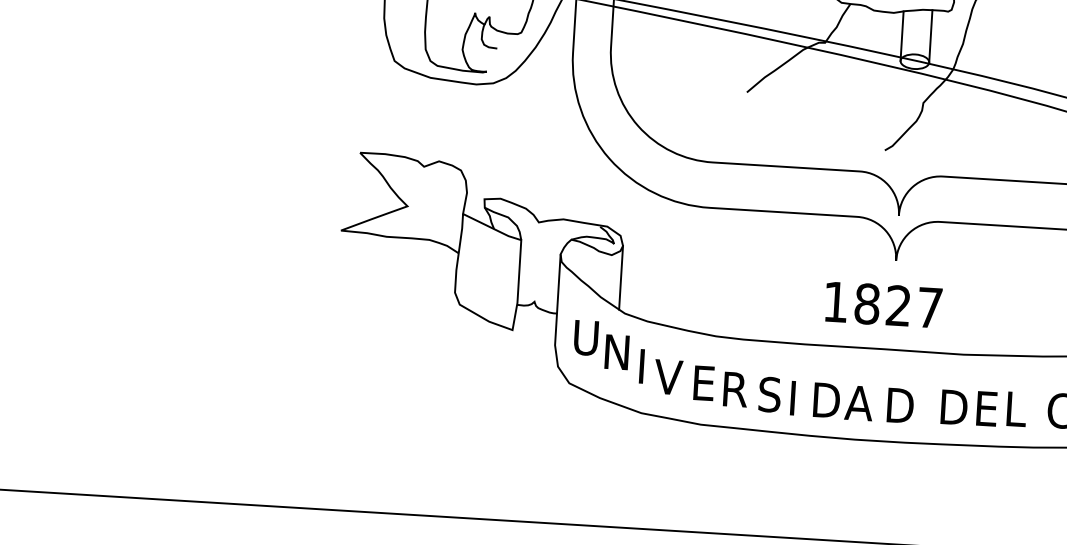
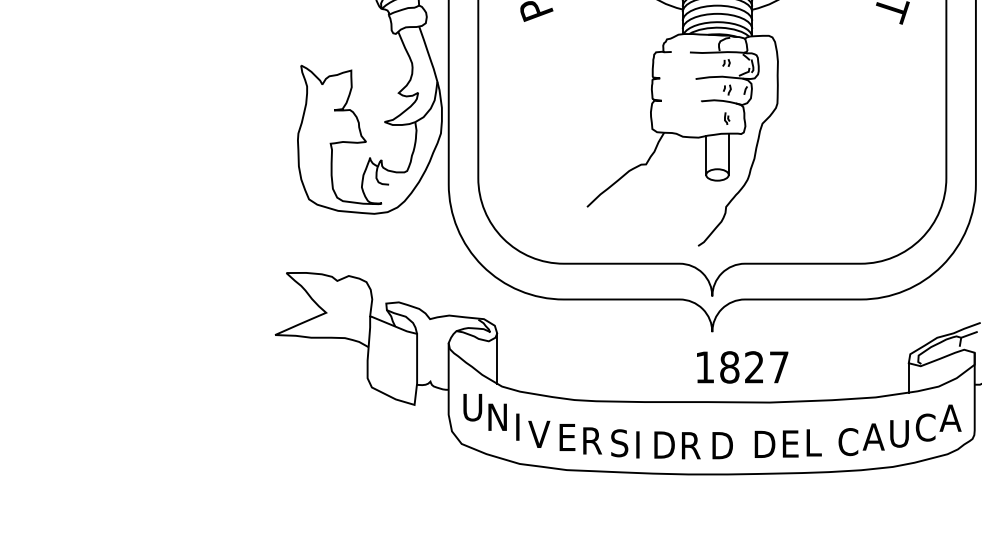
text: (883, 305) -> (742, 367), moved
text: (858, 402) -> (689, 445), A -> R

